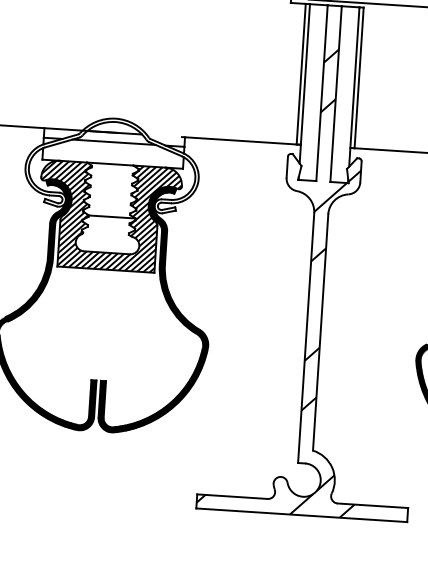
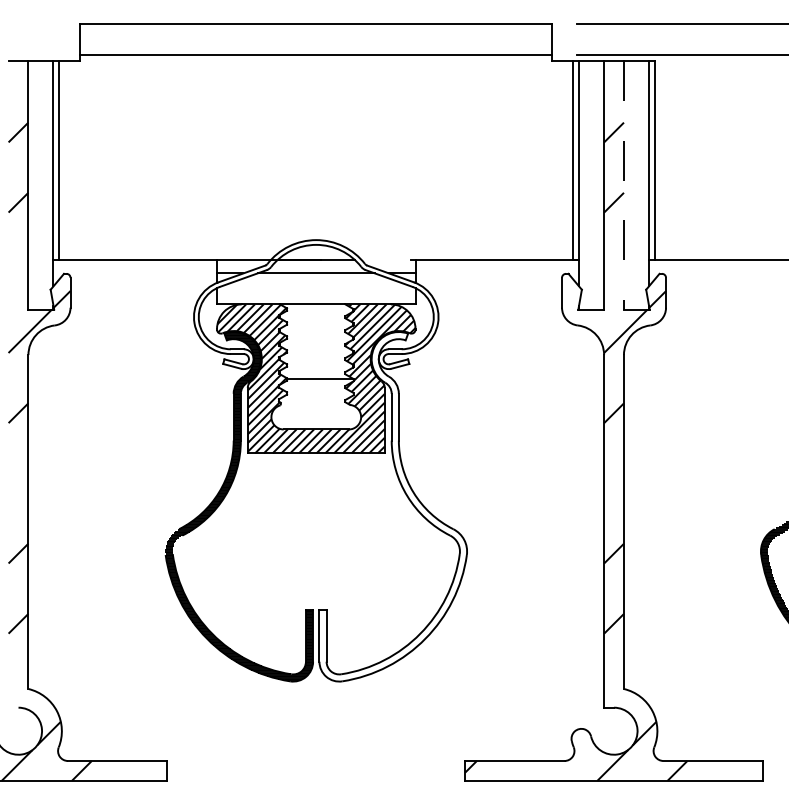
line: (335, 94) -> (623, 186), solid -> dashed
hatch: (158, 310) -> (393, 506), removed

